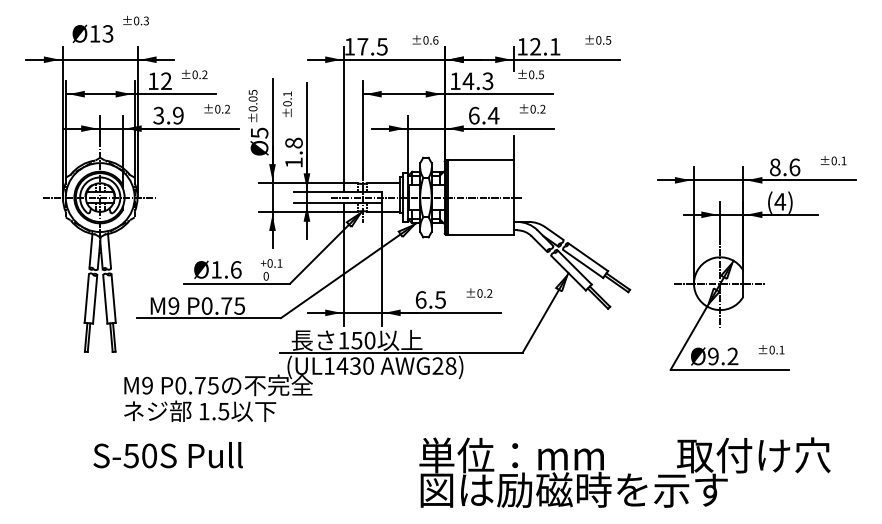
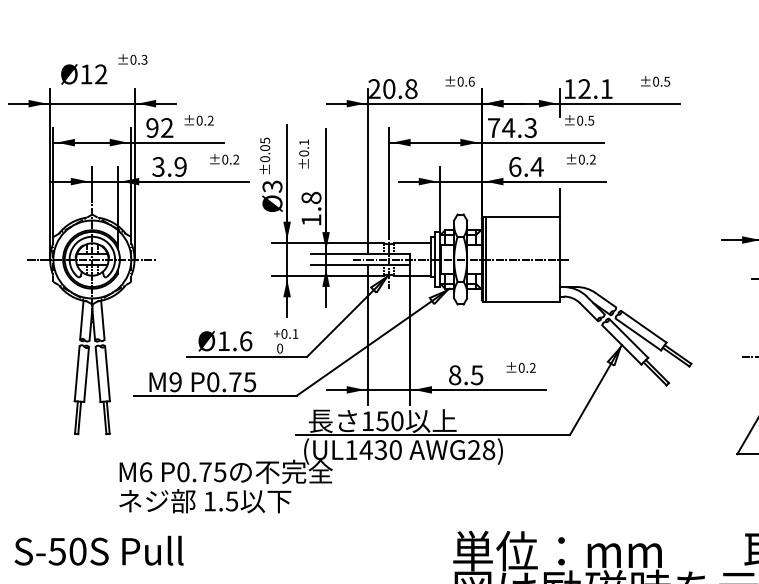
text: (107, 33) -> (100, 74), Ø13 -> Ø12
text: (365, 46) -> (392, 88), 17.5 -> 20.8
text: (455, 80) -> (494, 127), 14.3 -> 74.3
text: (153, 81) -> (152, 128), 12 -> 92
text: (258, 132) -> (271, 185), Ø5 -> Ø3
text: (420, 299) -> (454, 374), 6.5 -> 8.5
text: (147, 385) -> (145, 472), M9 -> M6
text: (167, 455) -> (98, 551), moved

